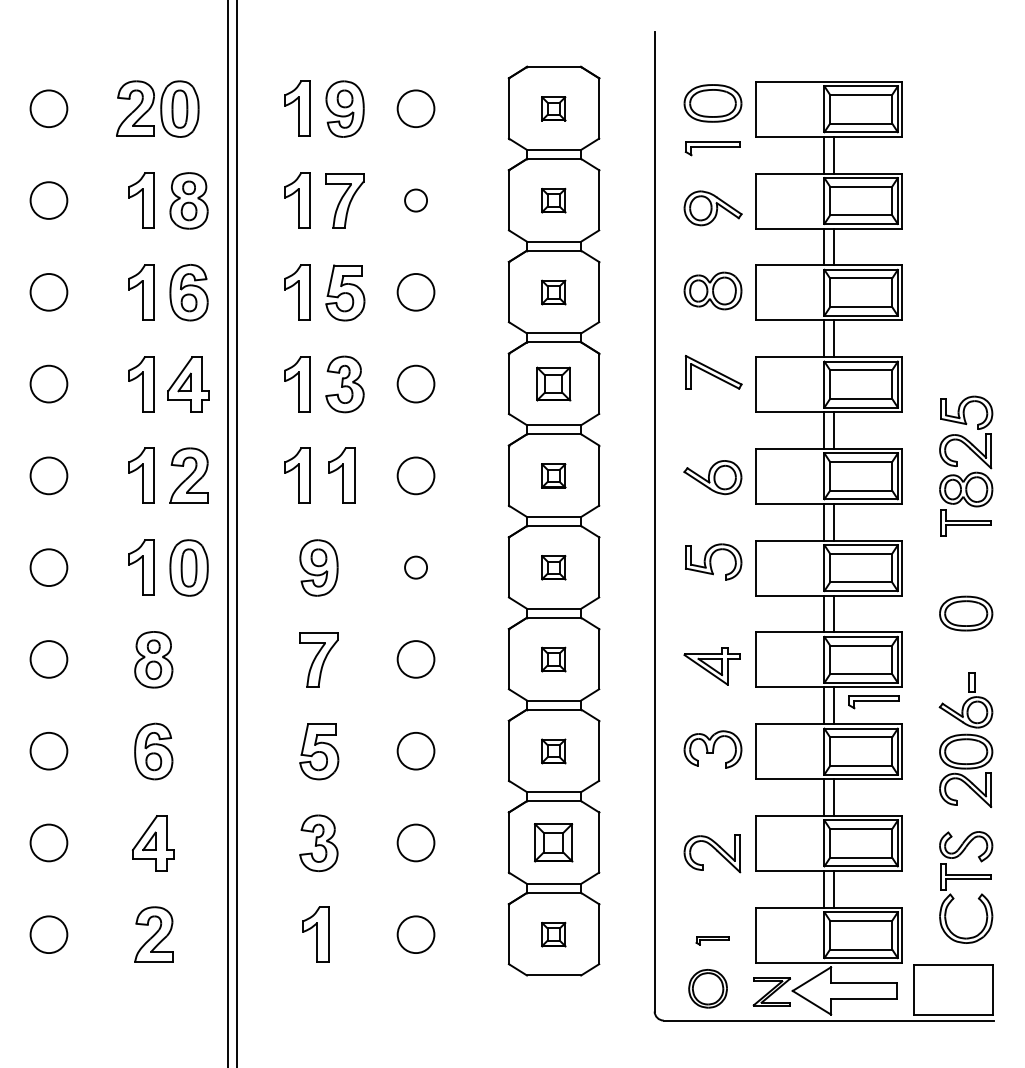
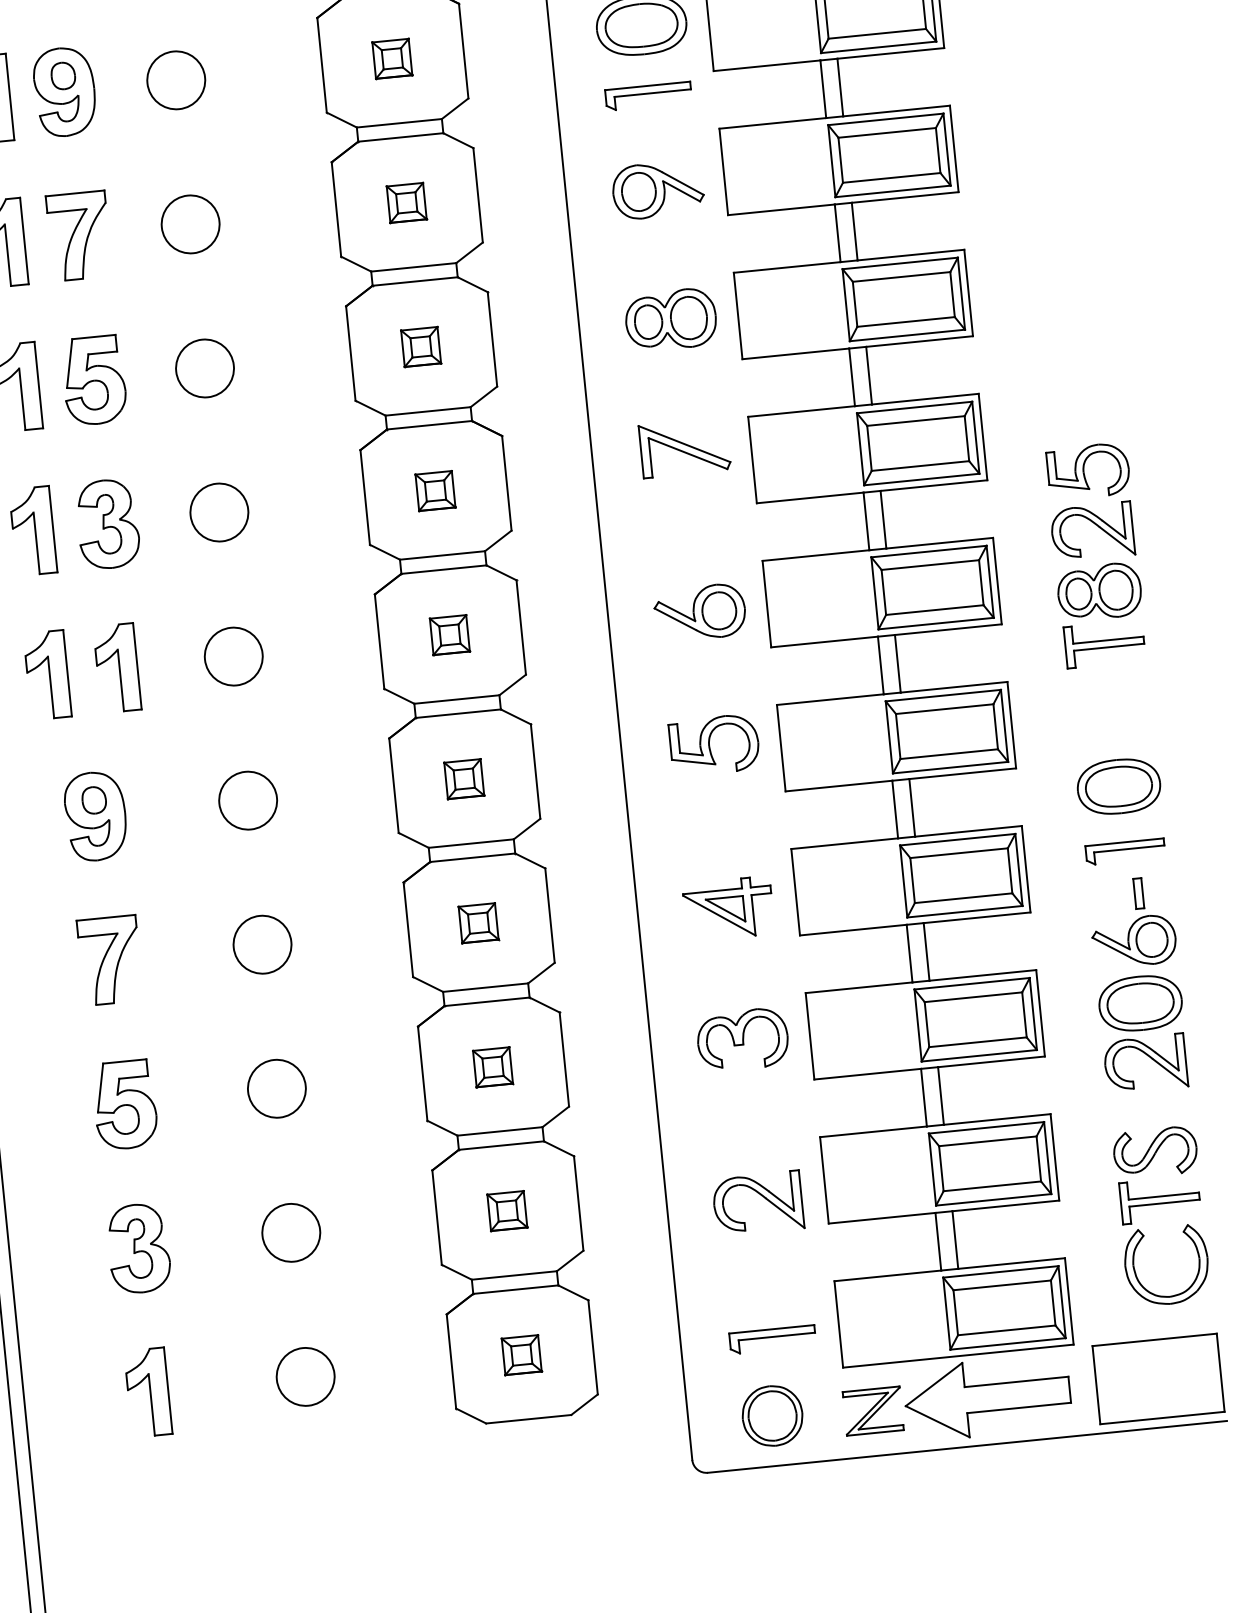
circle: (415, 200) -> (189, 224), size x1.67
part: (553, 384) -> (435, 491), size x0.71
circle: (415, 567) -> (247, 800), size x1.67
part: (873, 702) -> (1124, 852), moved
part: (553, 842) -> (506, 1210), size x0.62
part: (712, 940) -> (771, 1339), size x1.67

